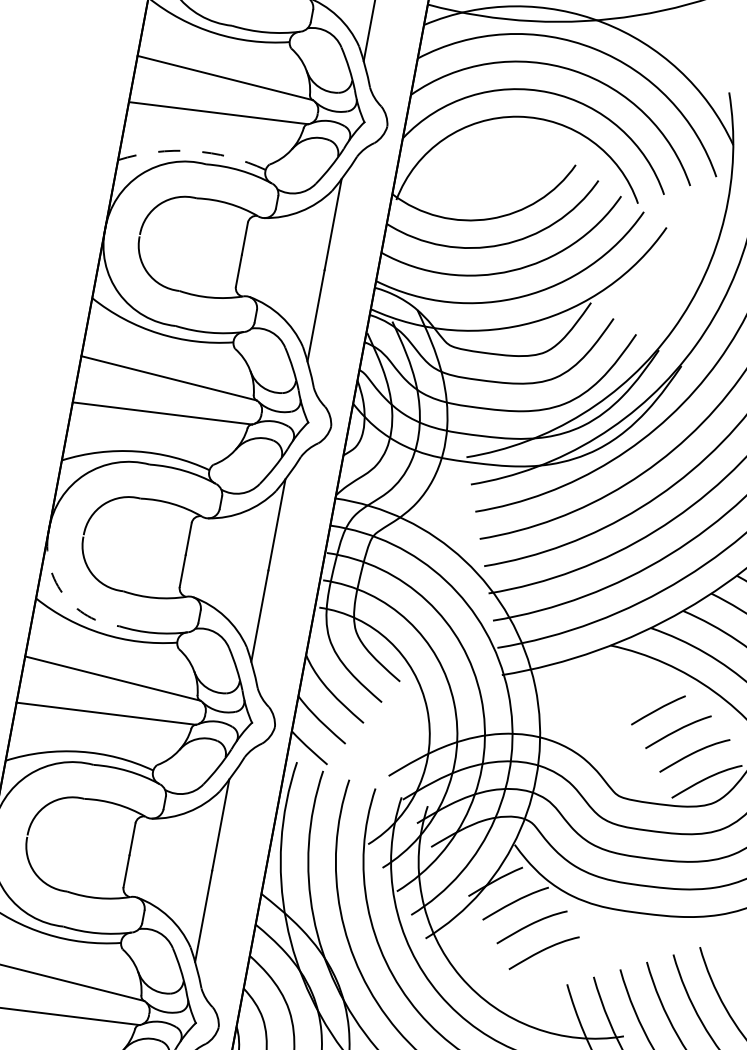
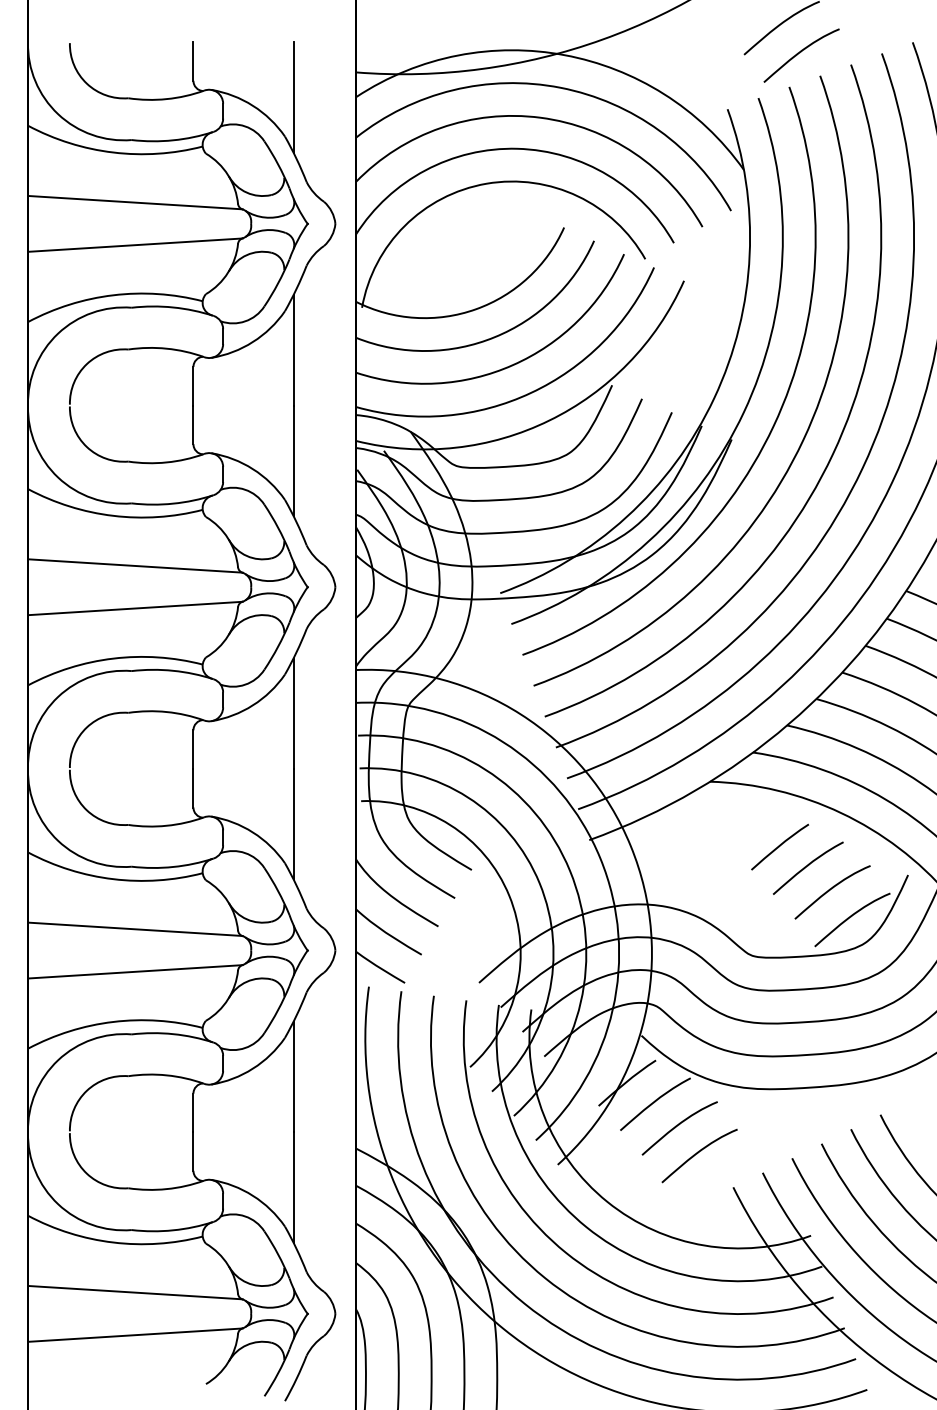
arc: (192, 151) -> (113, 295), dashed -> solid
arc: (63, 593) -> (58, 840), dashed -> solid

